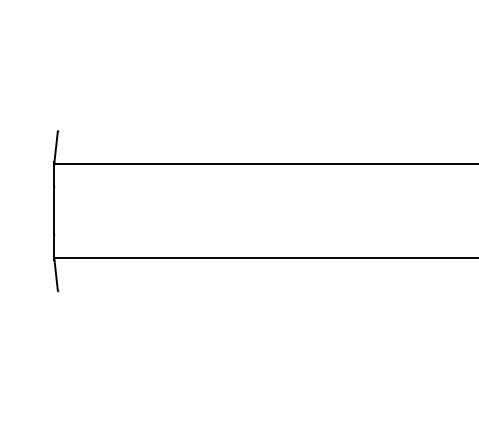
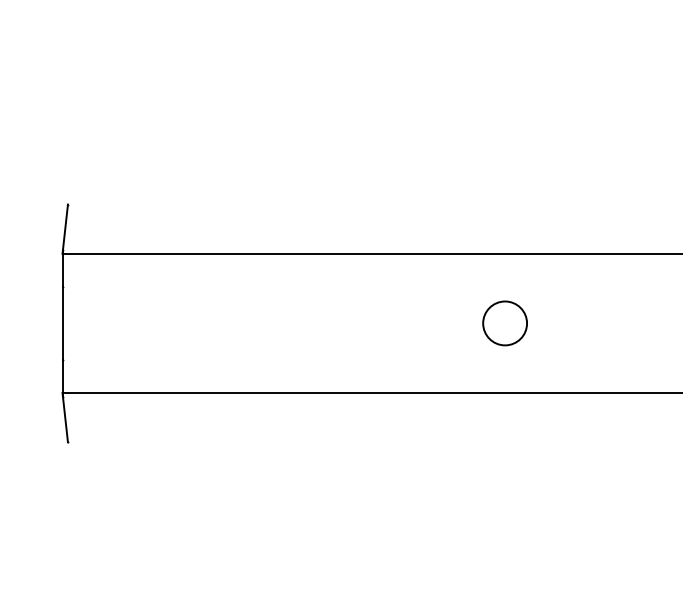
circle: (349, 210) -> (503, 322), added

